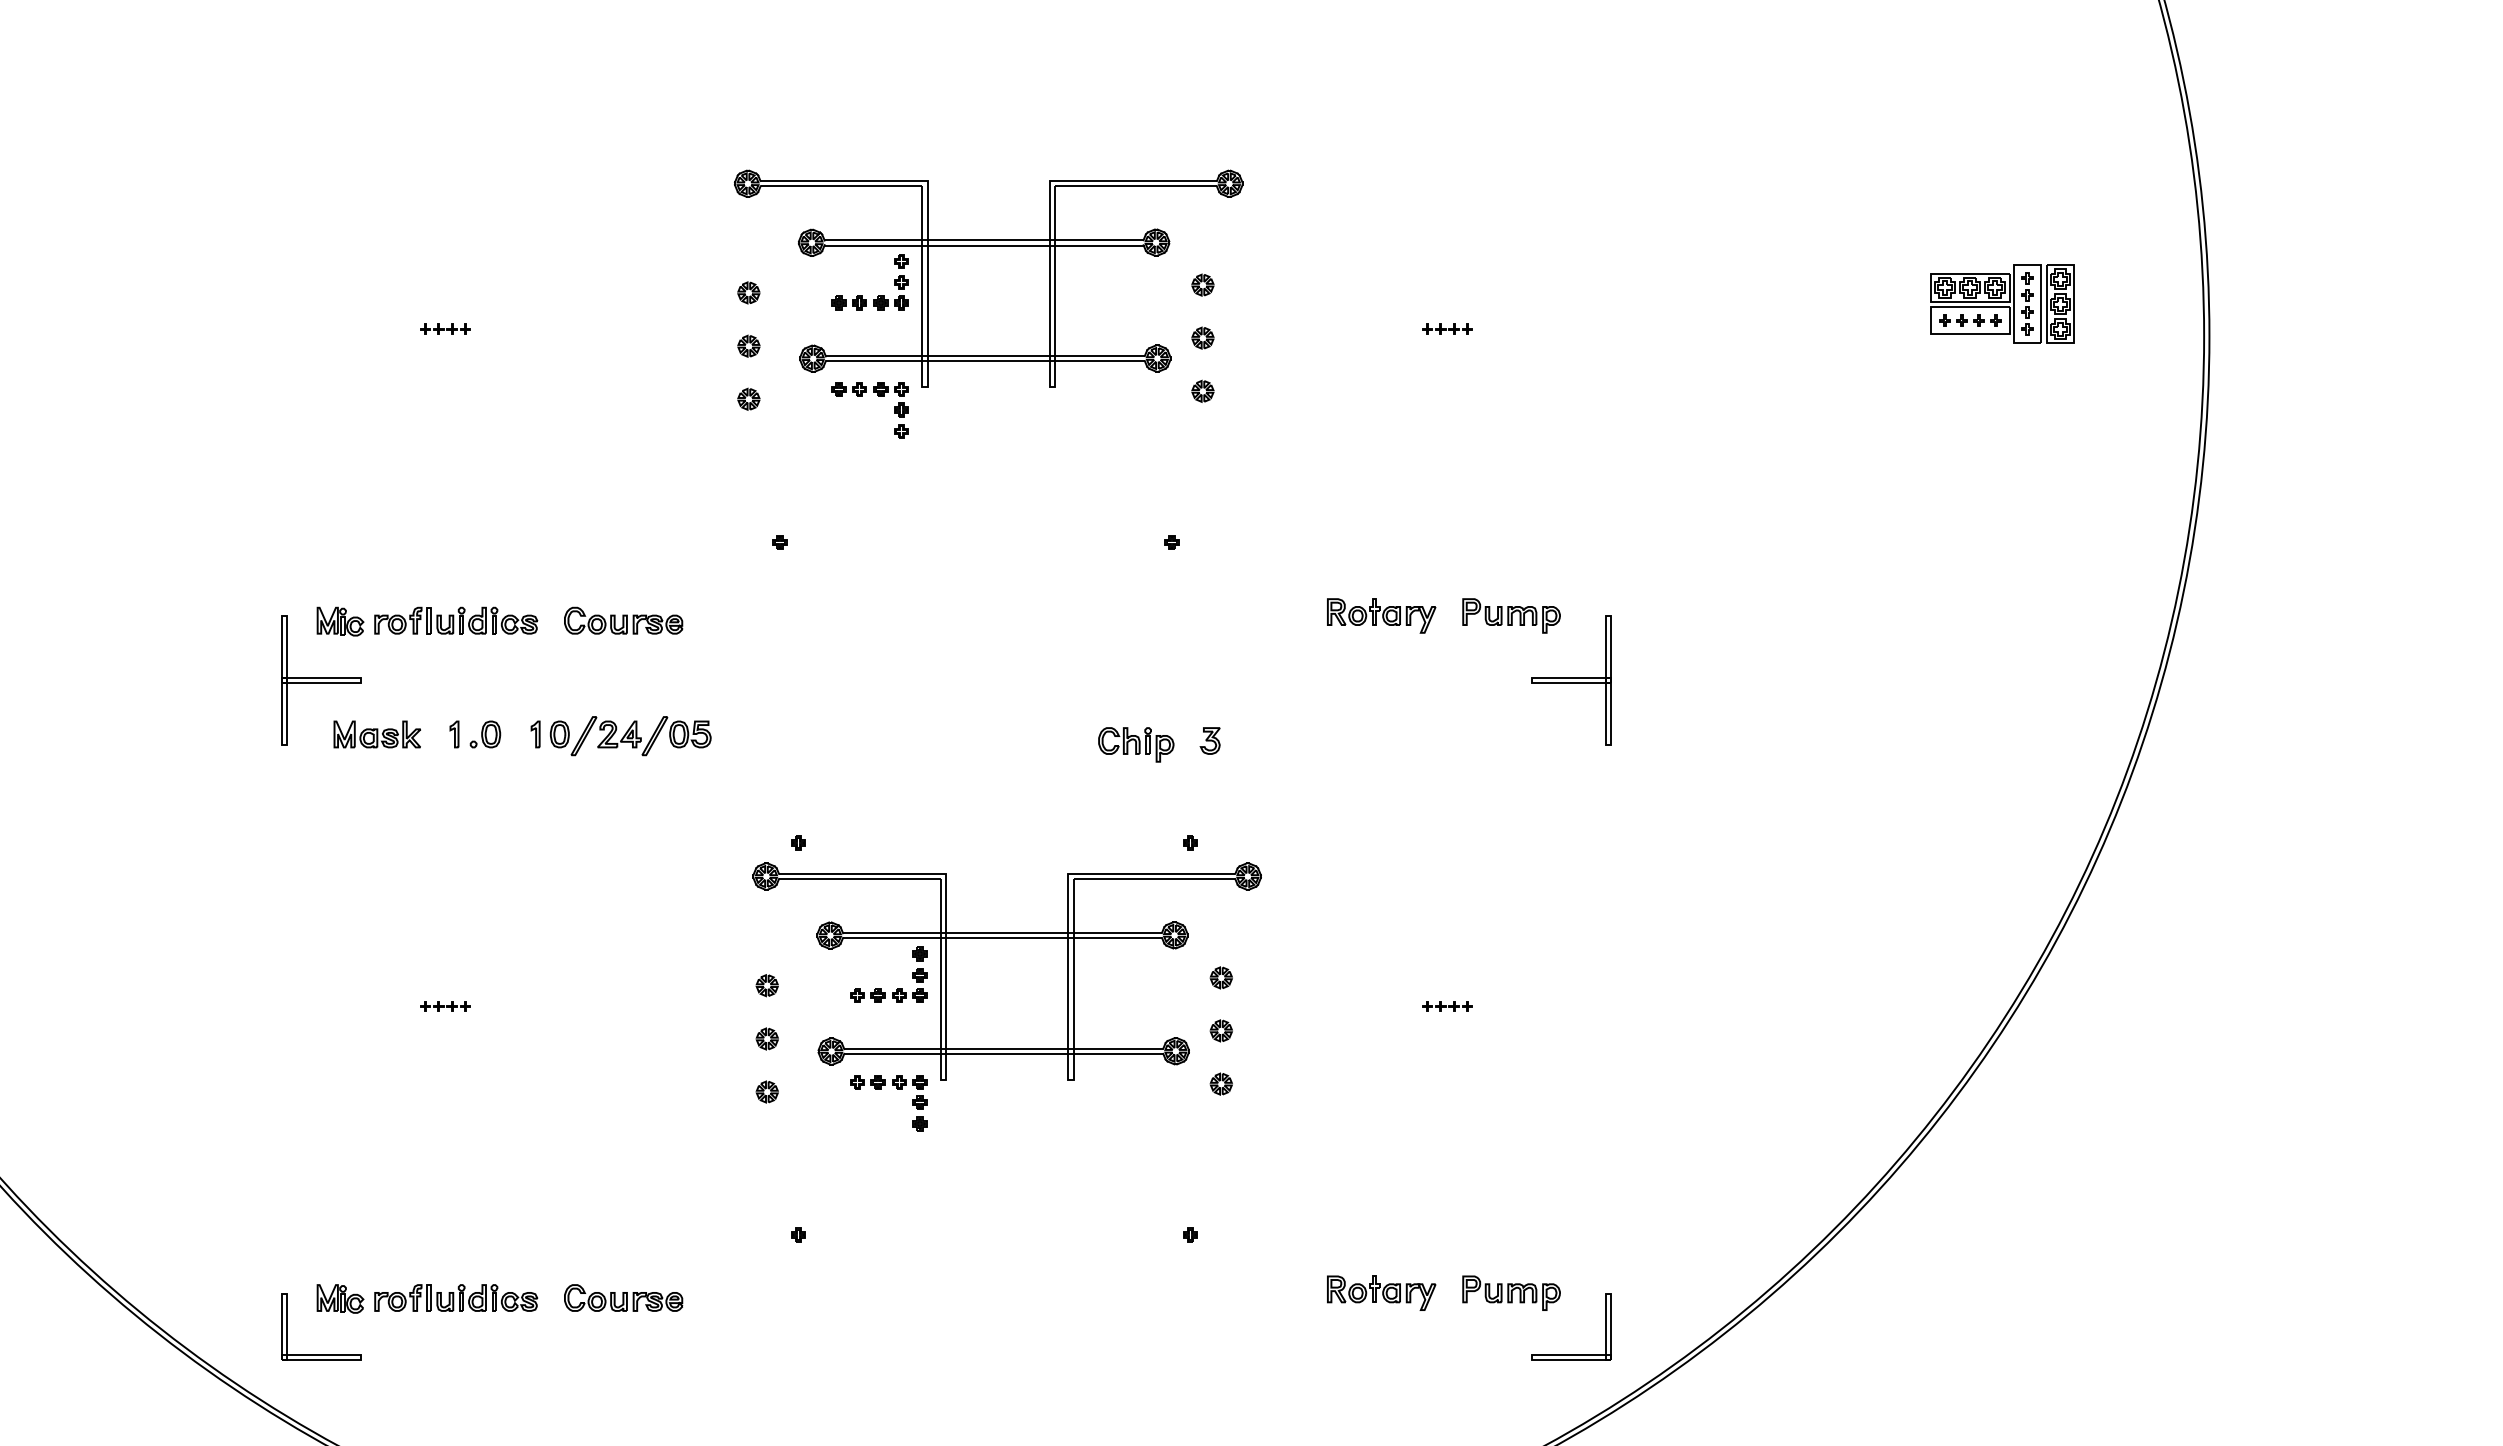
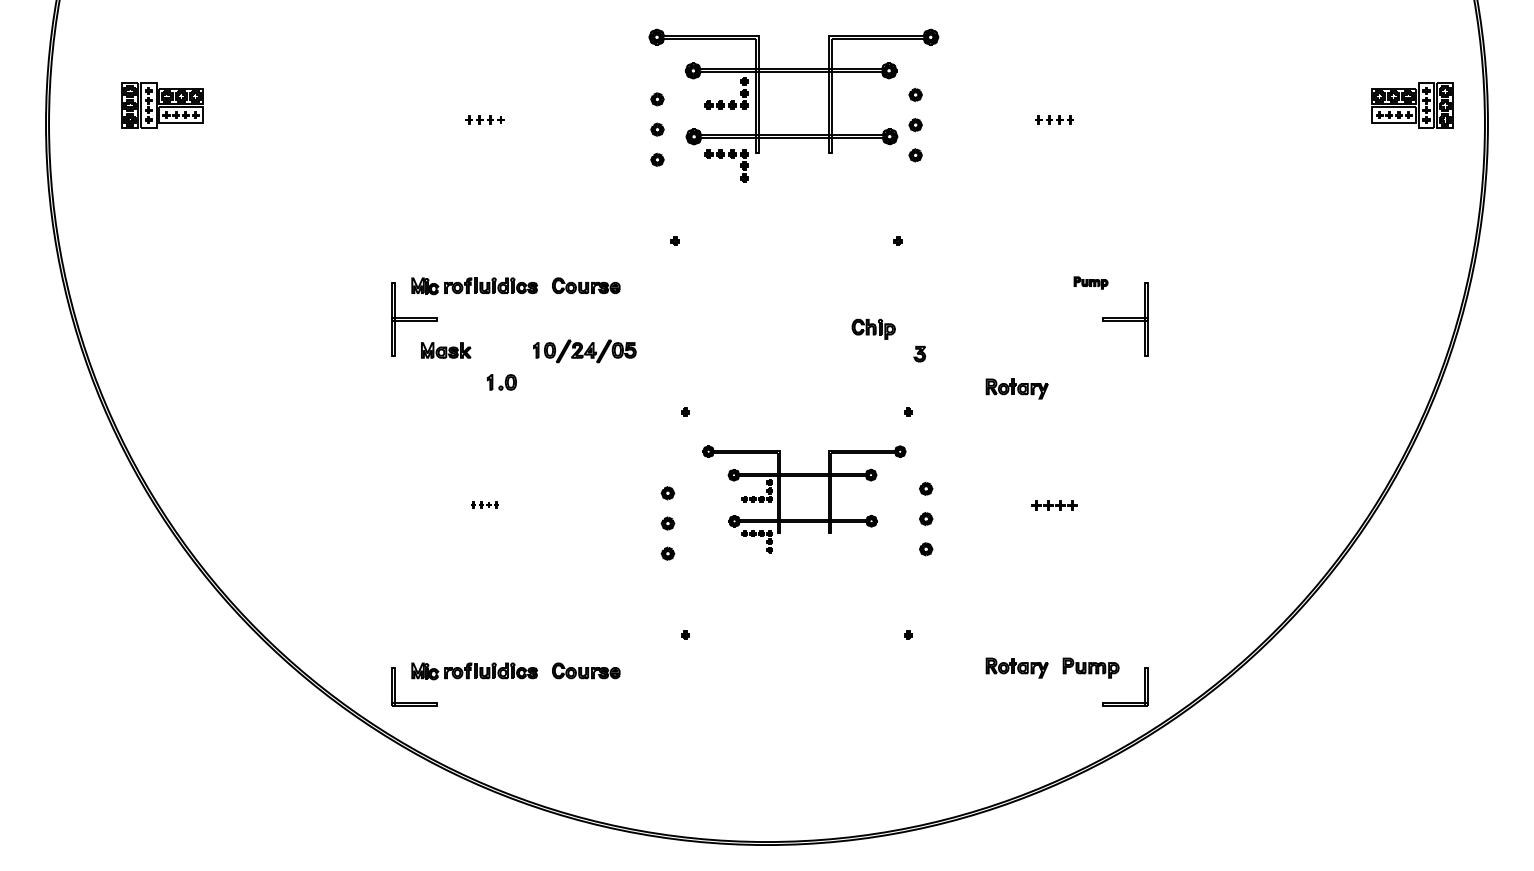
part: (2002, 303) -> (1412, 105), moved
part: (444, 328) -> (484, 119), size x1.4
part: (1447, 328) -> (1054, 119), size x1.4
part: (1380, 614) -> (1016, 388), moved
part: (1510, 614) -> (1090, 282), size x0.6
part: (474, 734) -> (501, 382), moved
part: (1135, 743) -> (873, 328), moved
part: (1007, 996) -> (804, 499), size x0.7
part: (1447, 1005) -> (1054, 504), size x1.6

